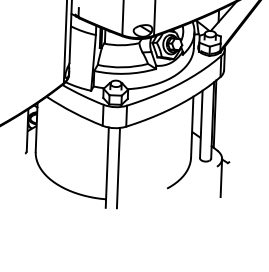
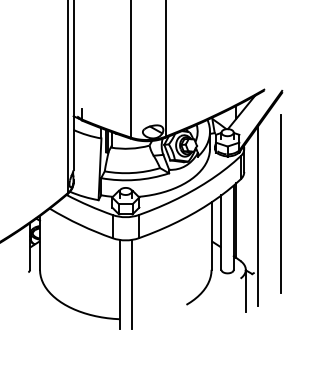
line: (255, 100) -> (280, 203), added
line: (235, 111) -> (258, 216), added

